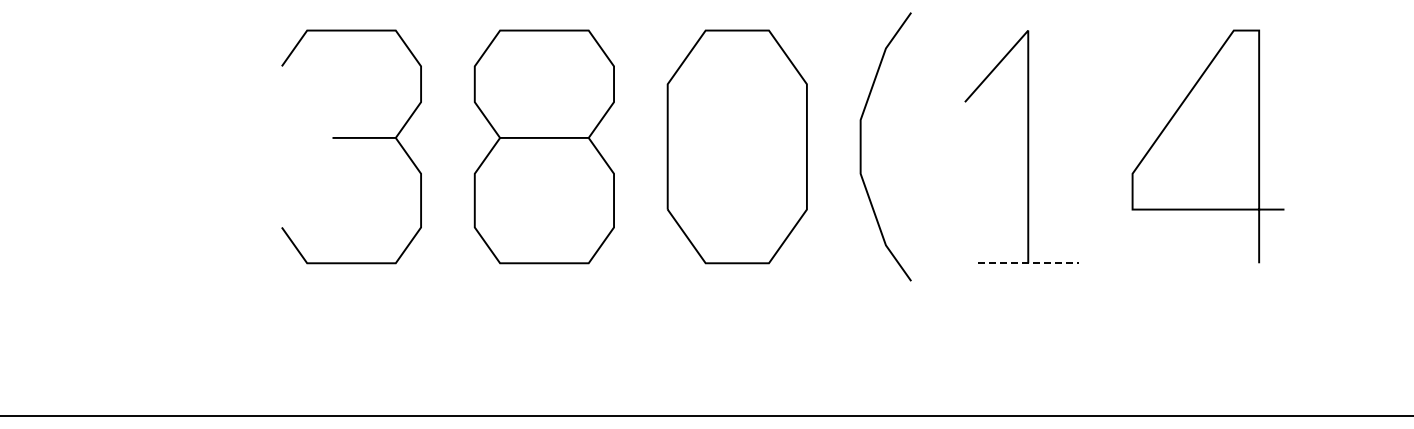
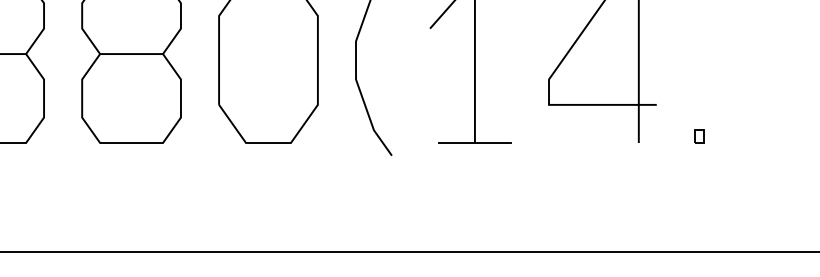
part: (1344, 253) -> (699, 136), added
line: (1028, 263) -> (475, 143), dashed -> solid

